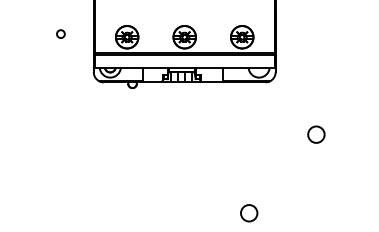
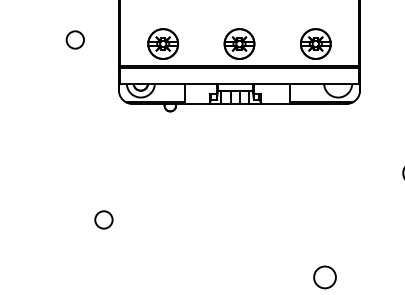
circle: (60, 33) -> (74, 39), size x1.67
circle: (82, 169) -> (103, 219), added

